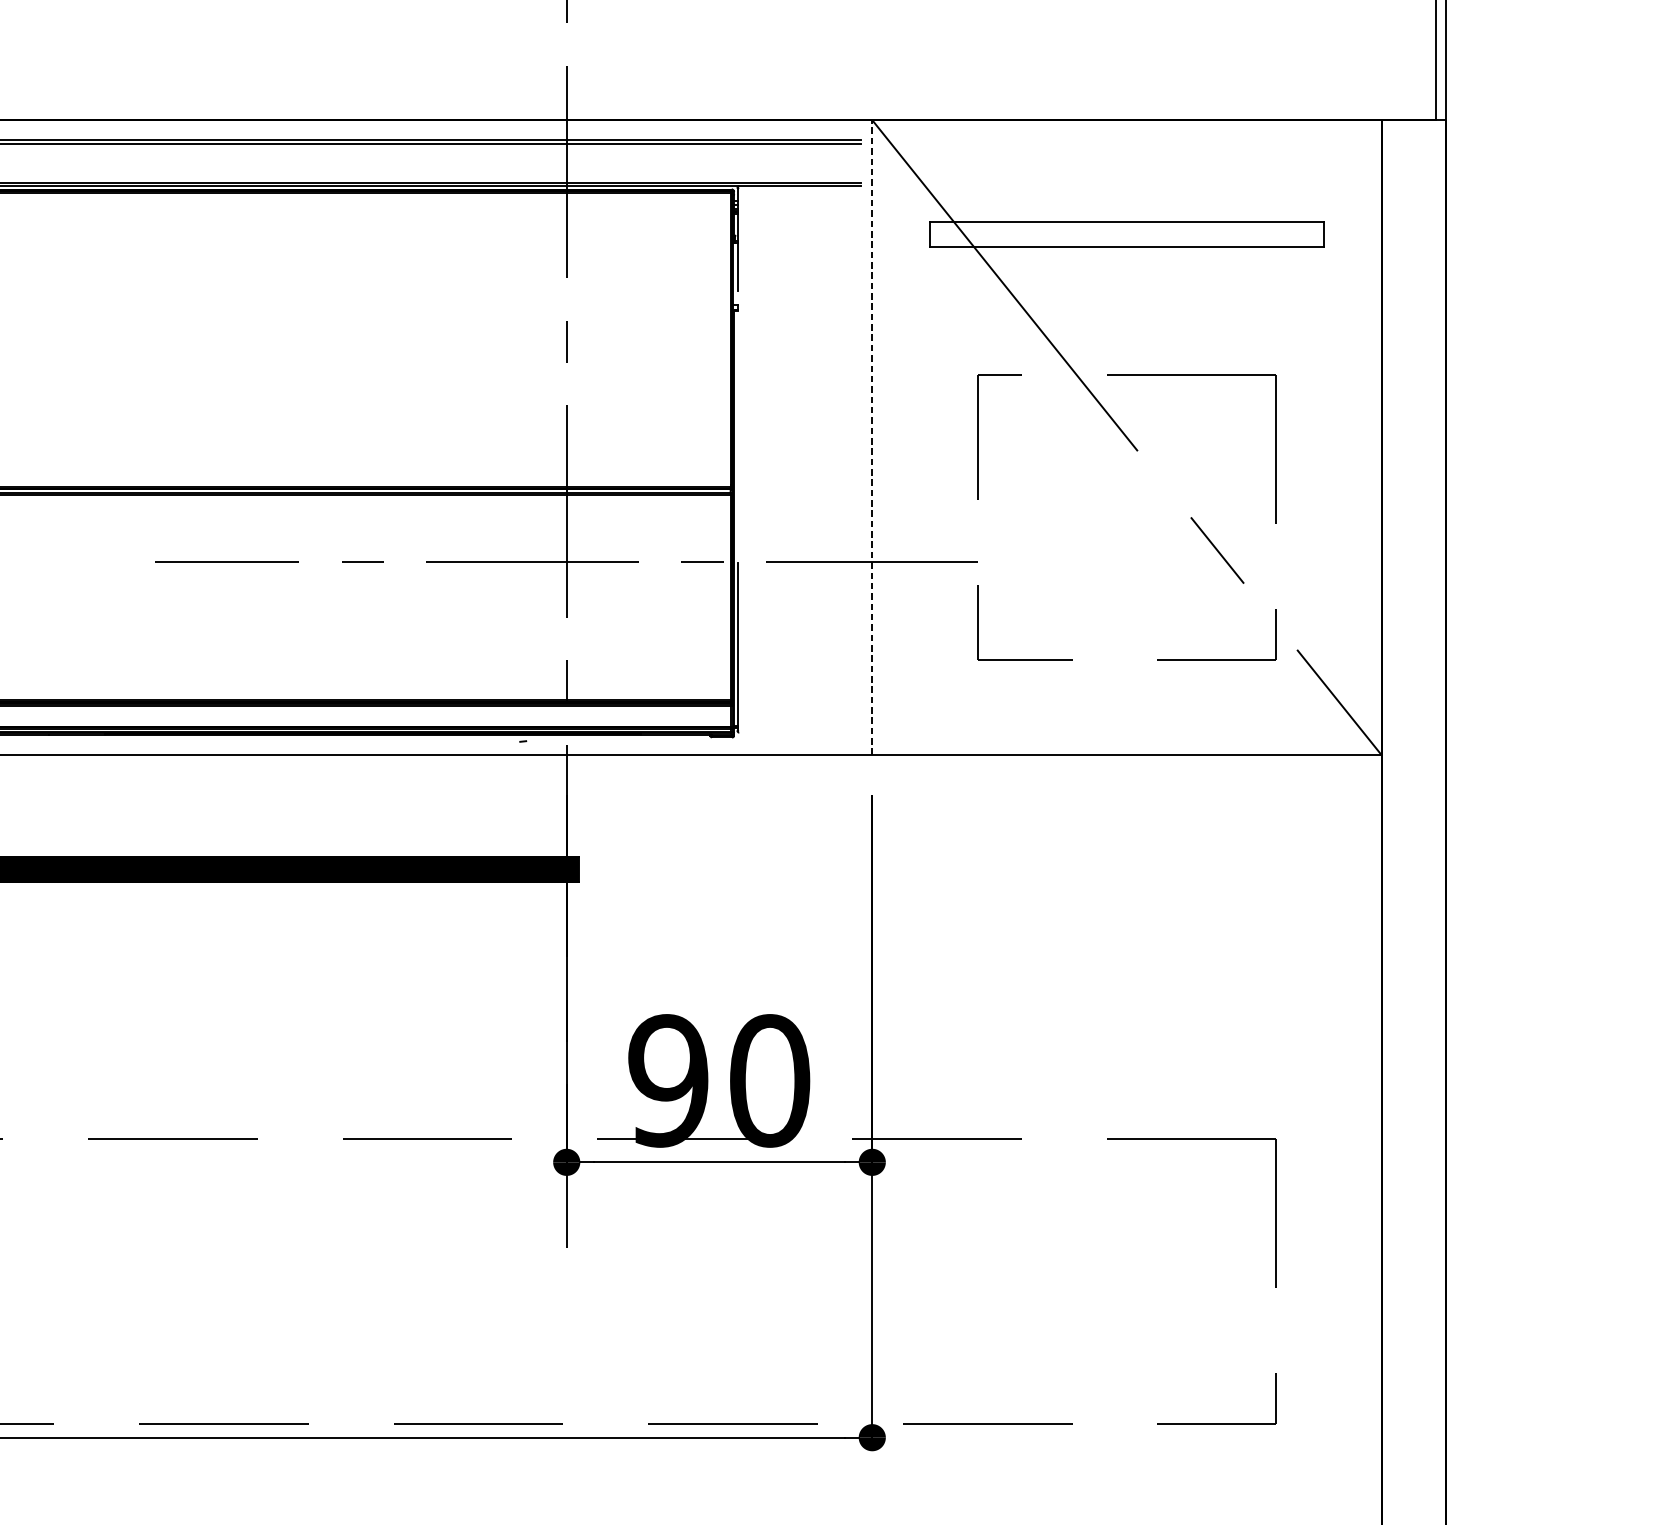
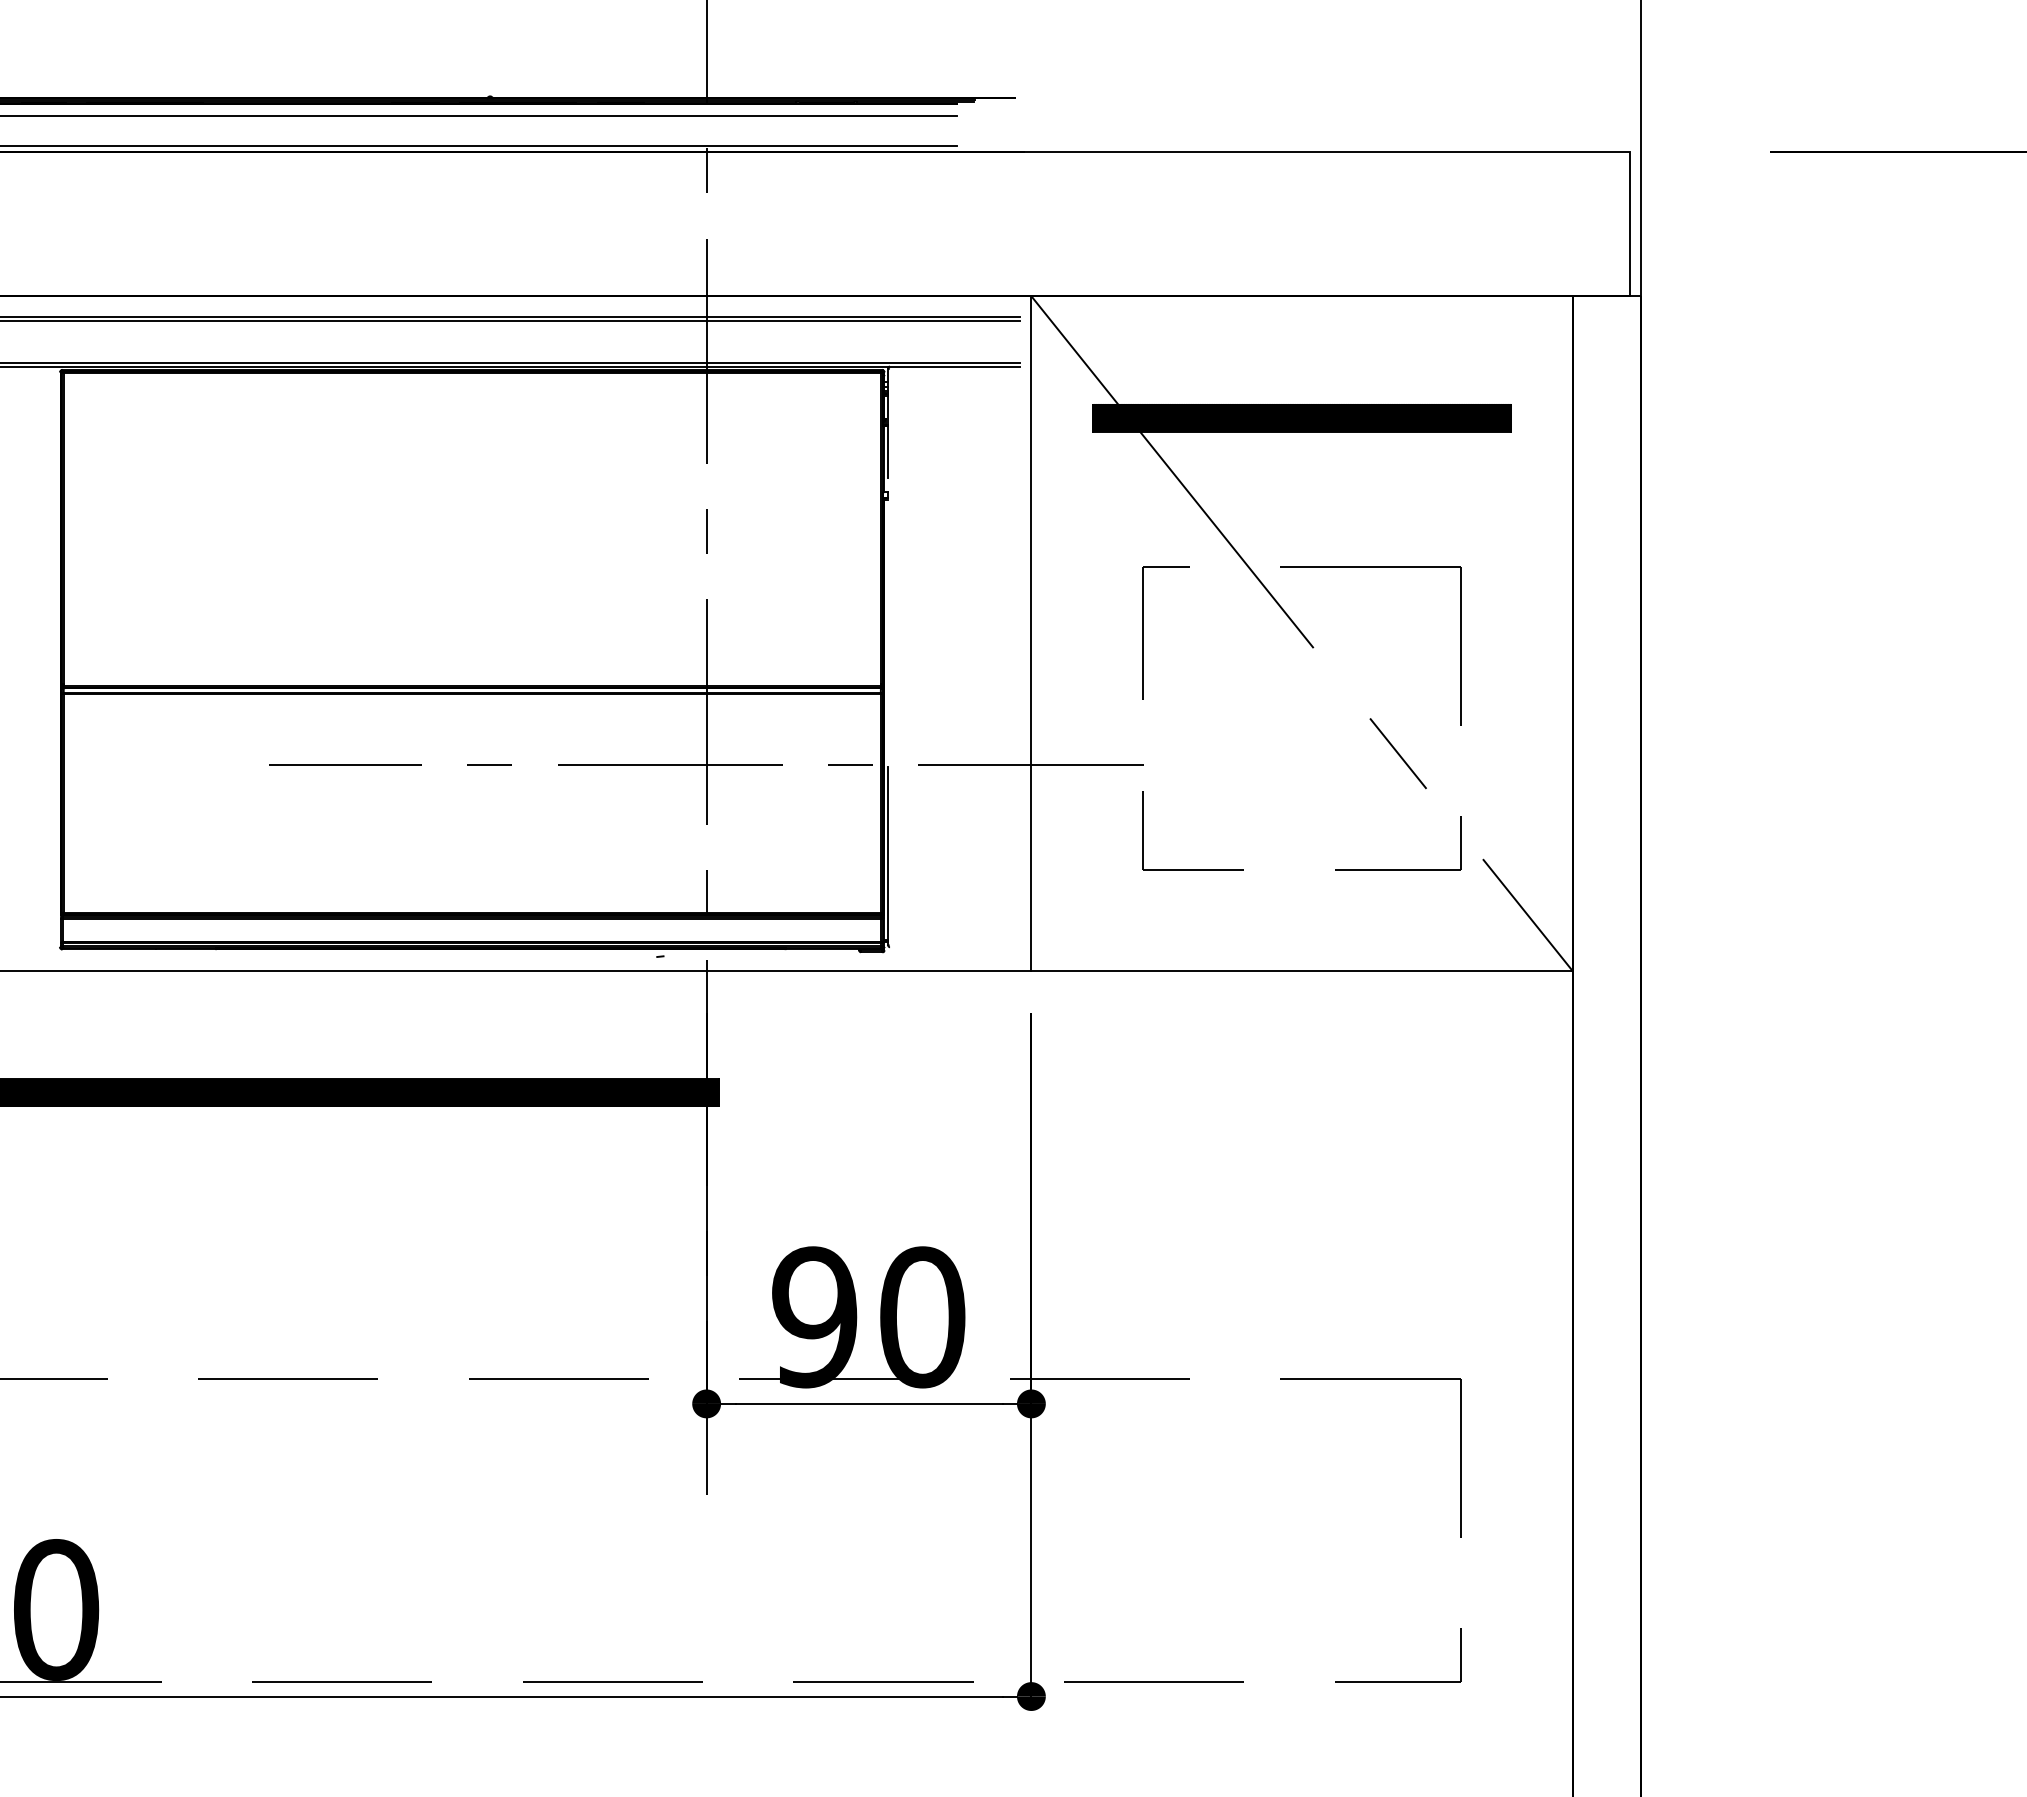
hatch: (1126, 234) -> (1301, 417), added
line: (872, 437) -> (1031, 633), dashed -> solid

